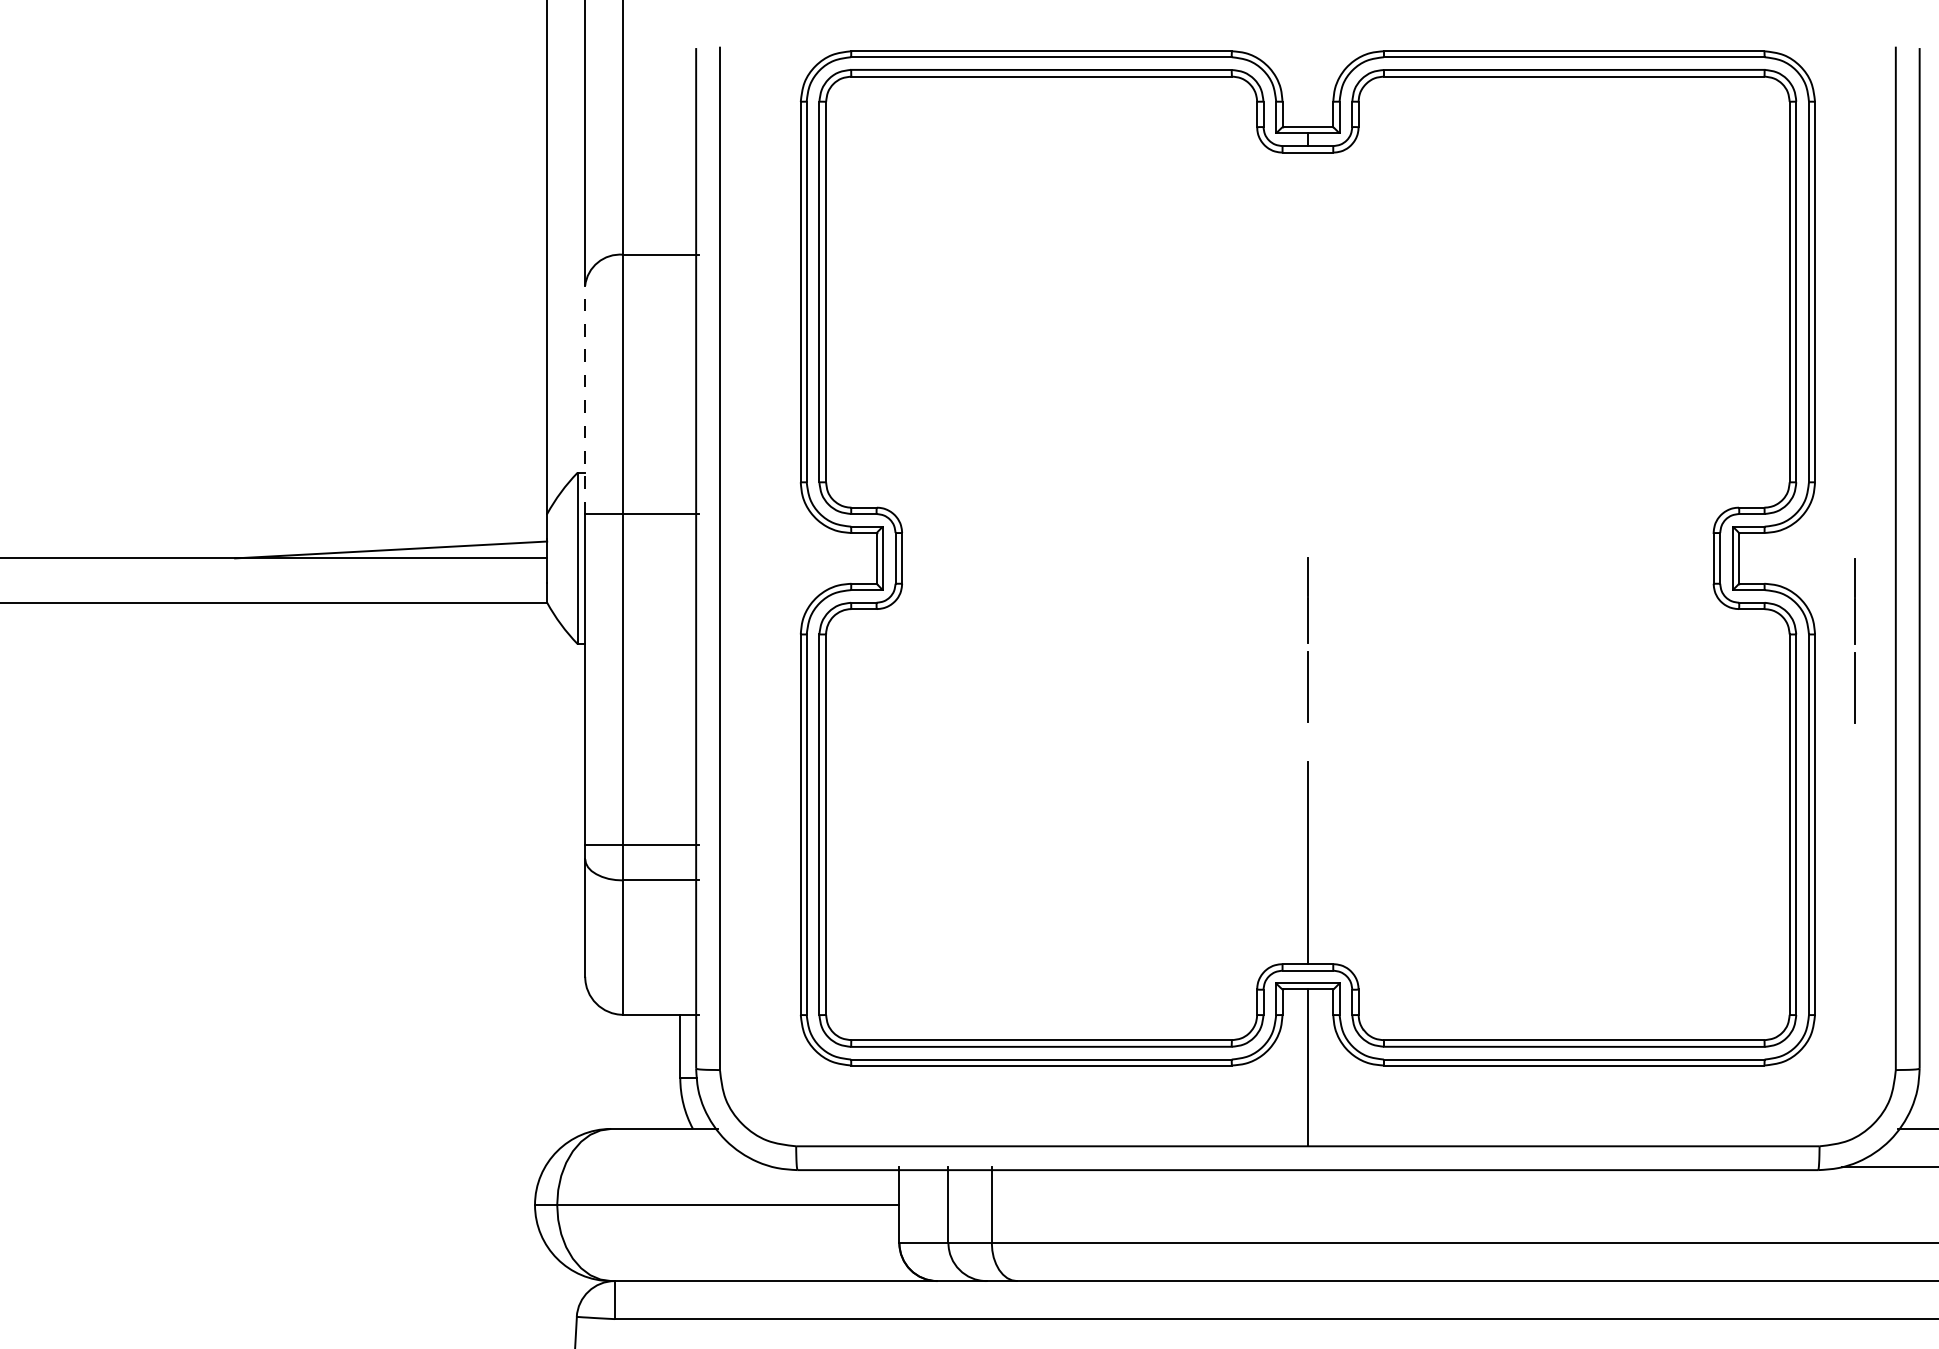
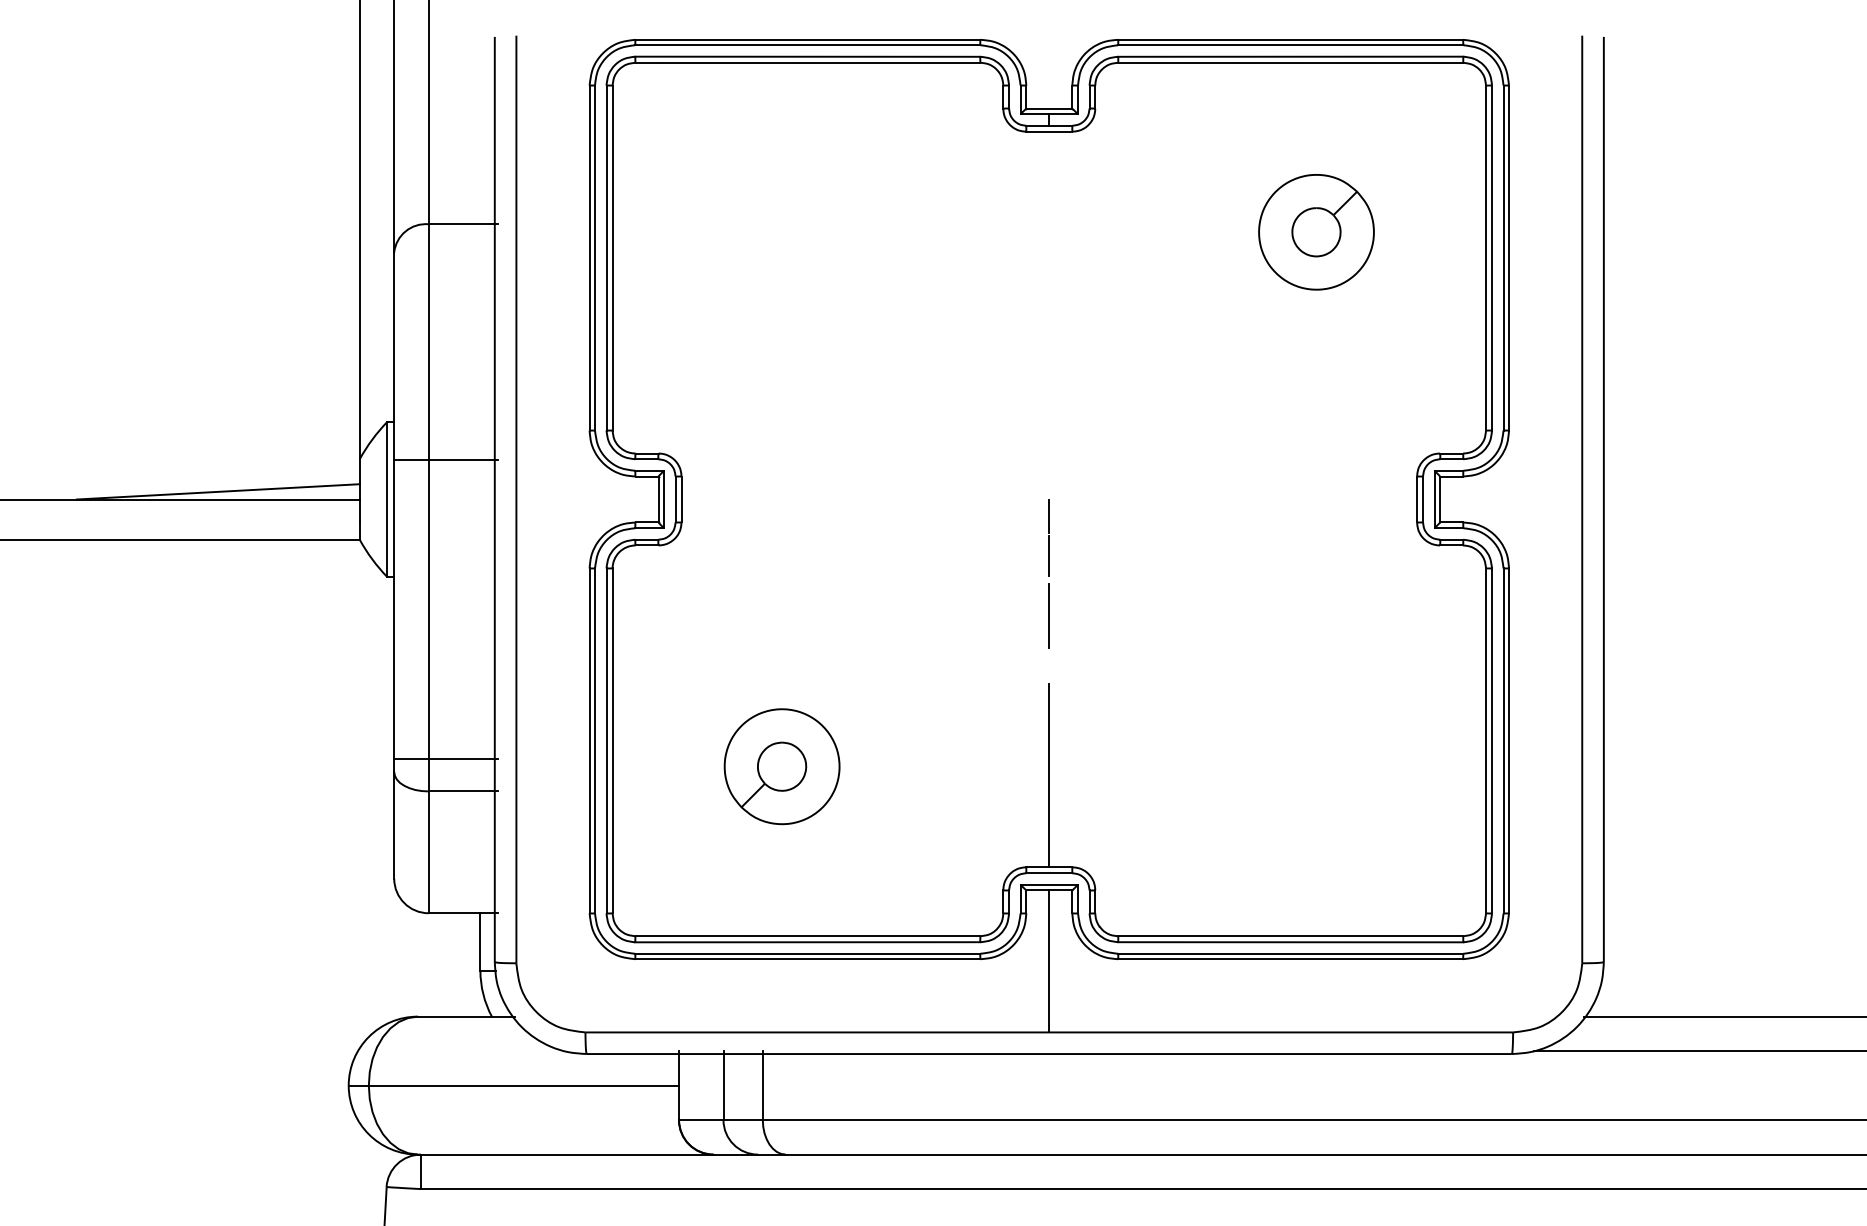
part: (1602, 263) -> (1316, 232), added
line: (585, 399) -> (394, 355), dashed -> solid
line: (1854, 641) -> (1544, 574), removed
part: (1012, 852) -> (781, 766), added

